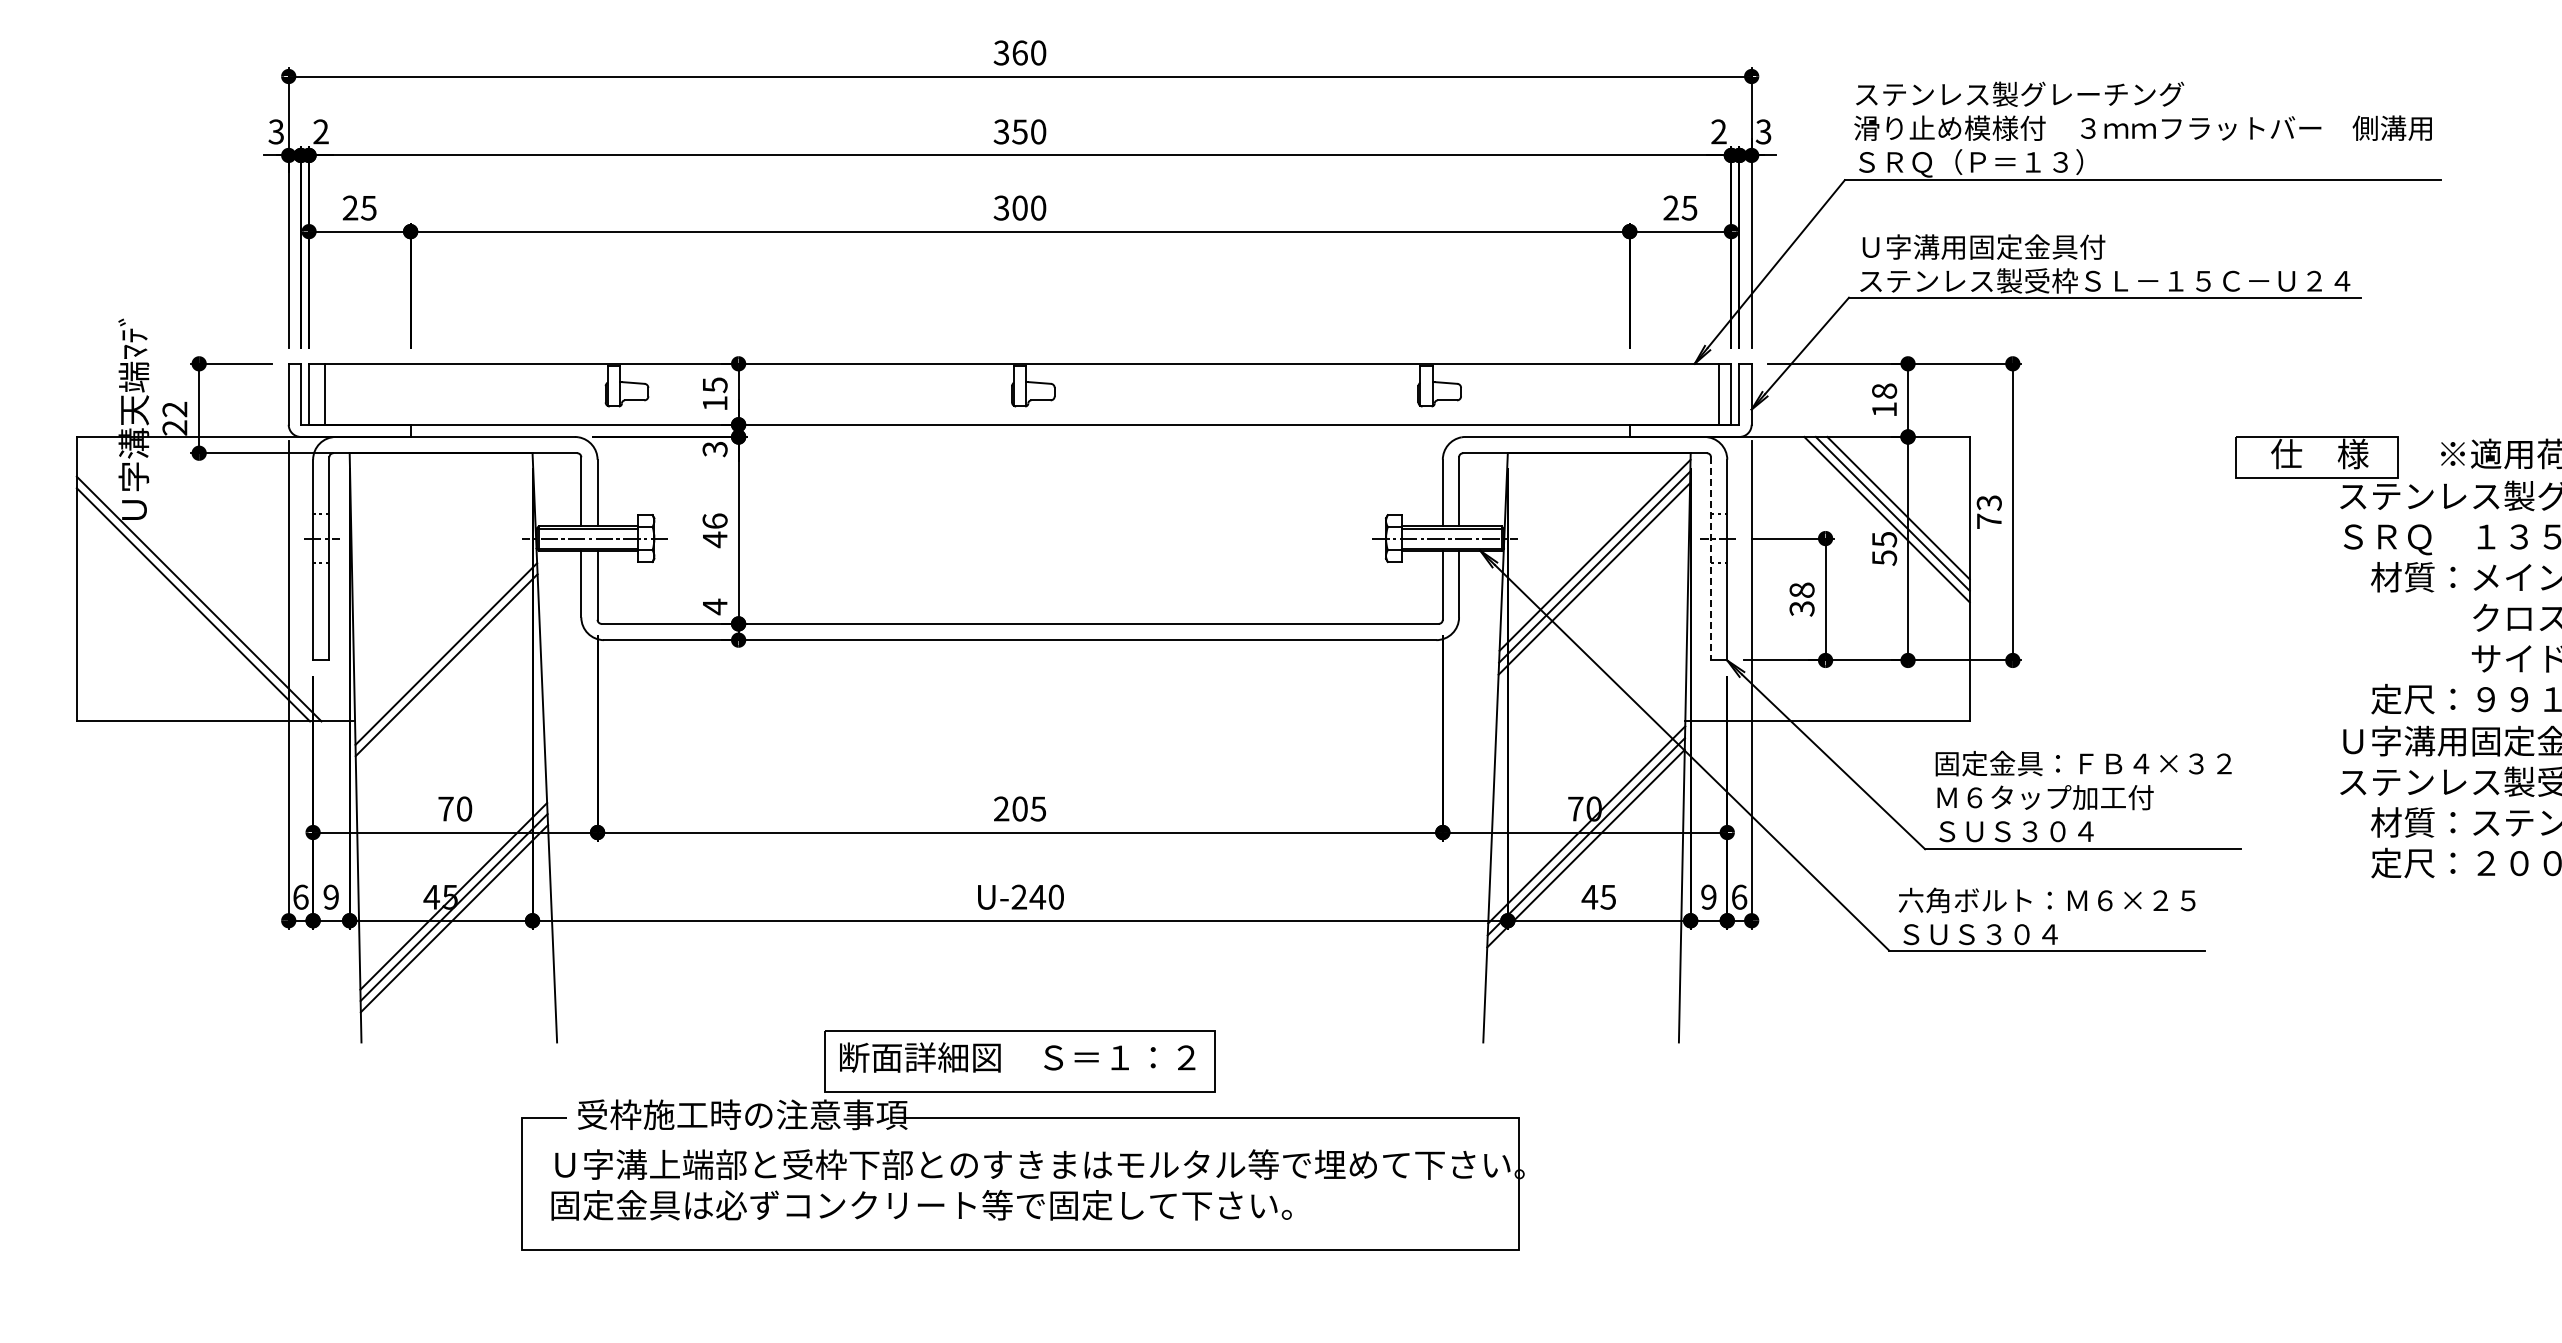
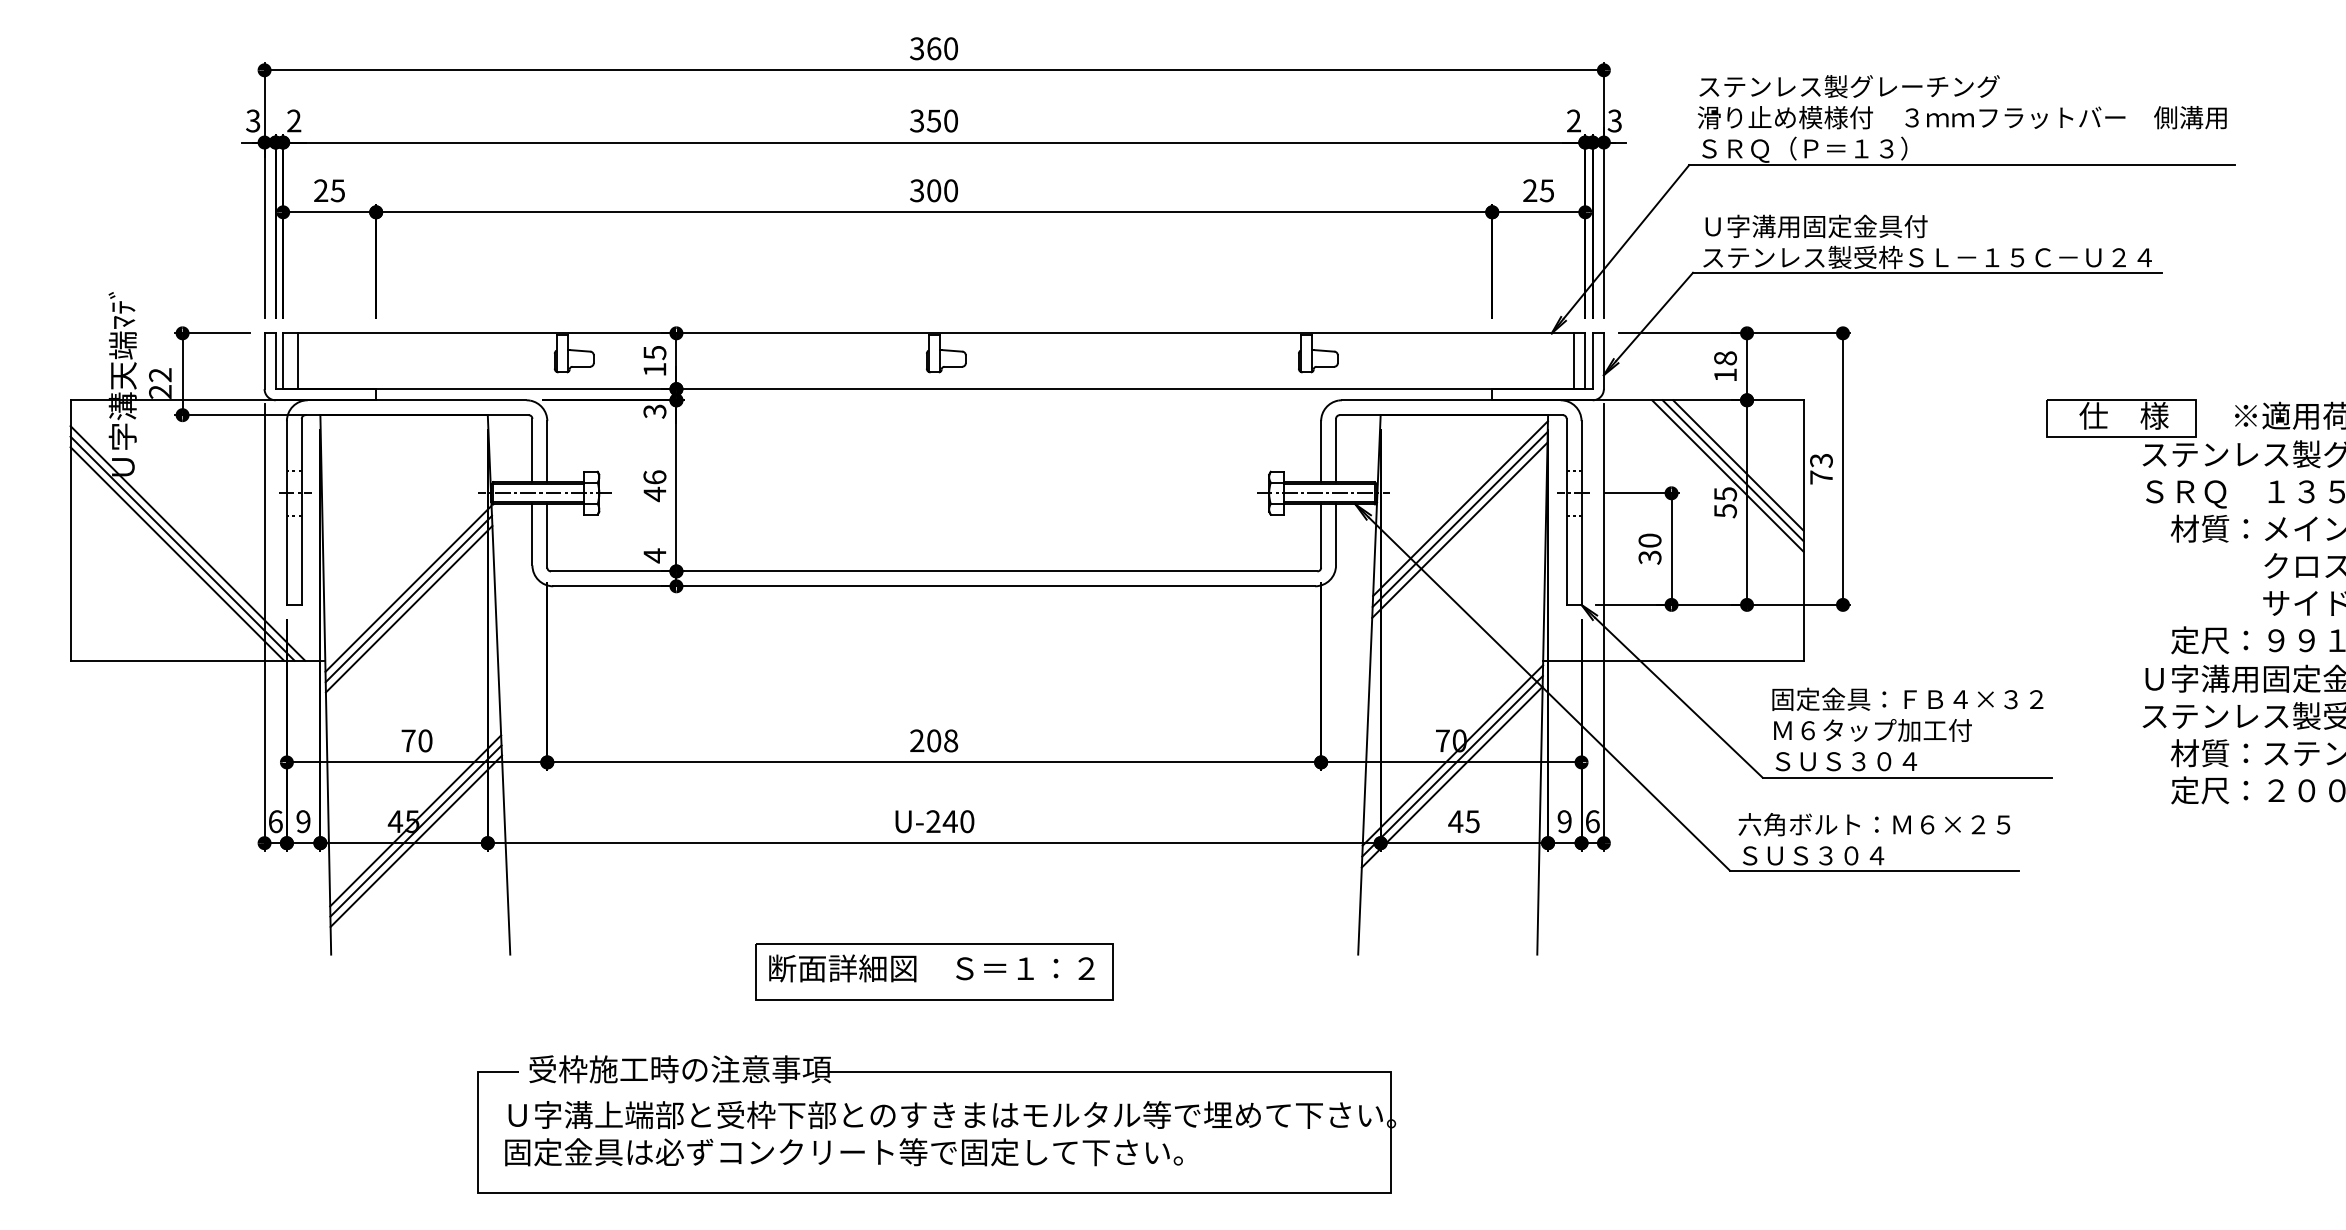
line: (1711, 558) -> (1567, 511), dashed -> solid
text: (1802, 589) -> (1650, 539), 38 -> 30
line: (204, 593) -> (187, 543), added
line: (445, 642) -> (408, 588), added
text: (1038, 808) -> (950, 740), 205 -> 208
part: (1022, 1174) -> (936, 1124), moved

